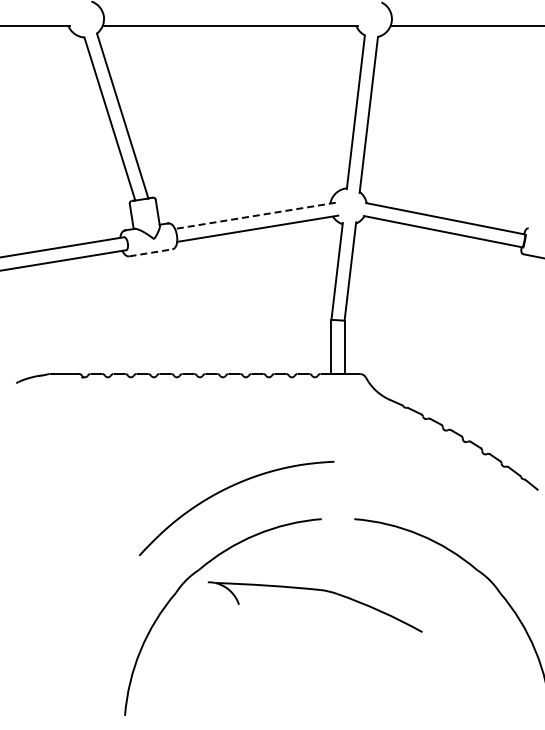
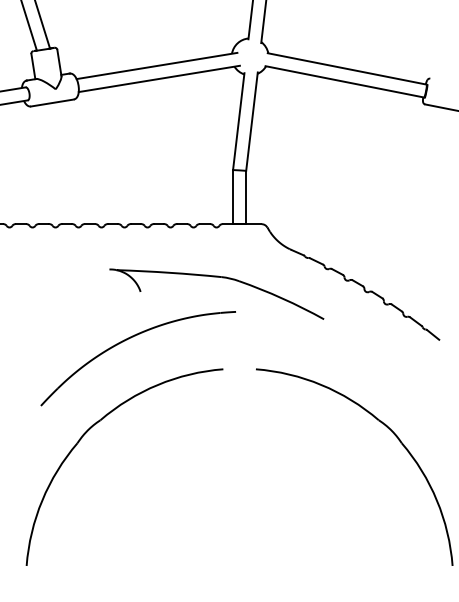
line: (254, 215) -> (156, 65), dashed -> solid
line: (150, 252) -> (52, 102), dashed -> solid
part: (314, 590) -> (216, 277), moved

